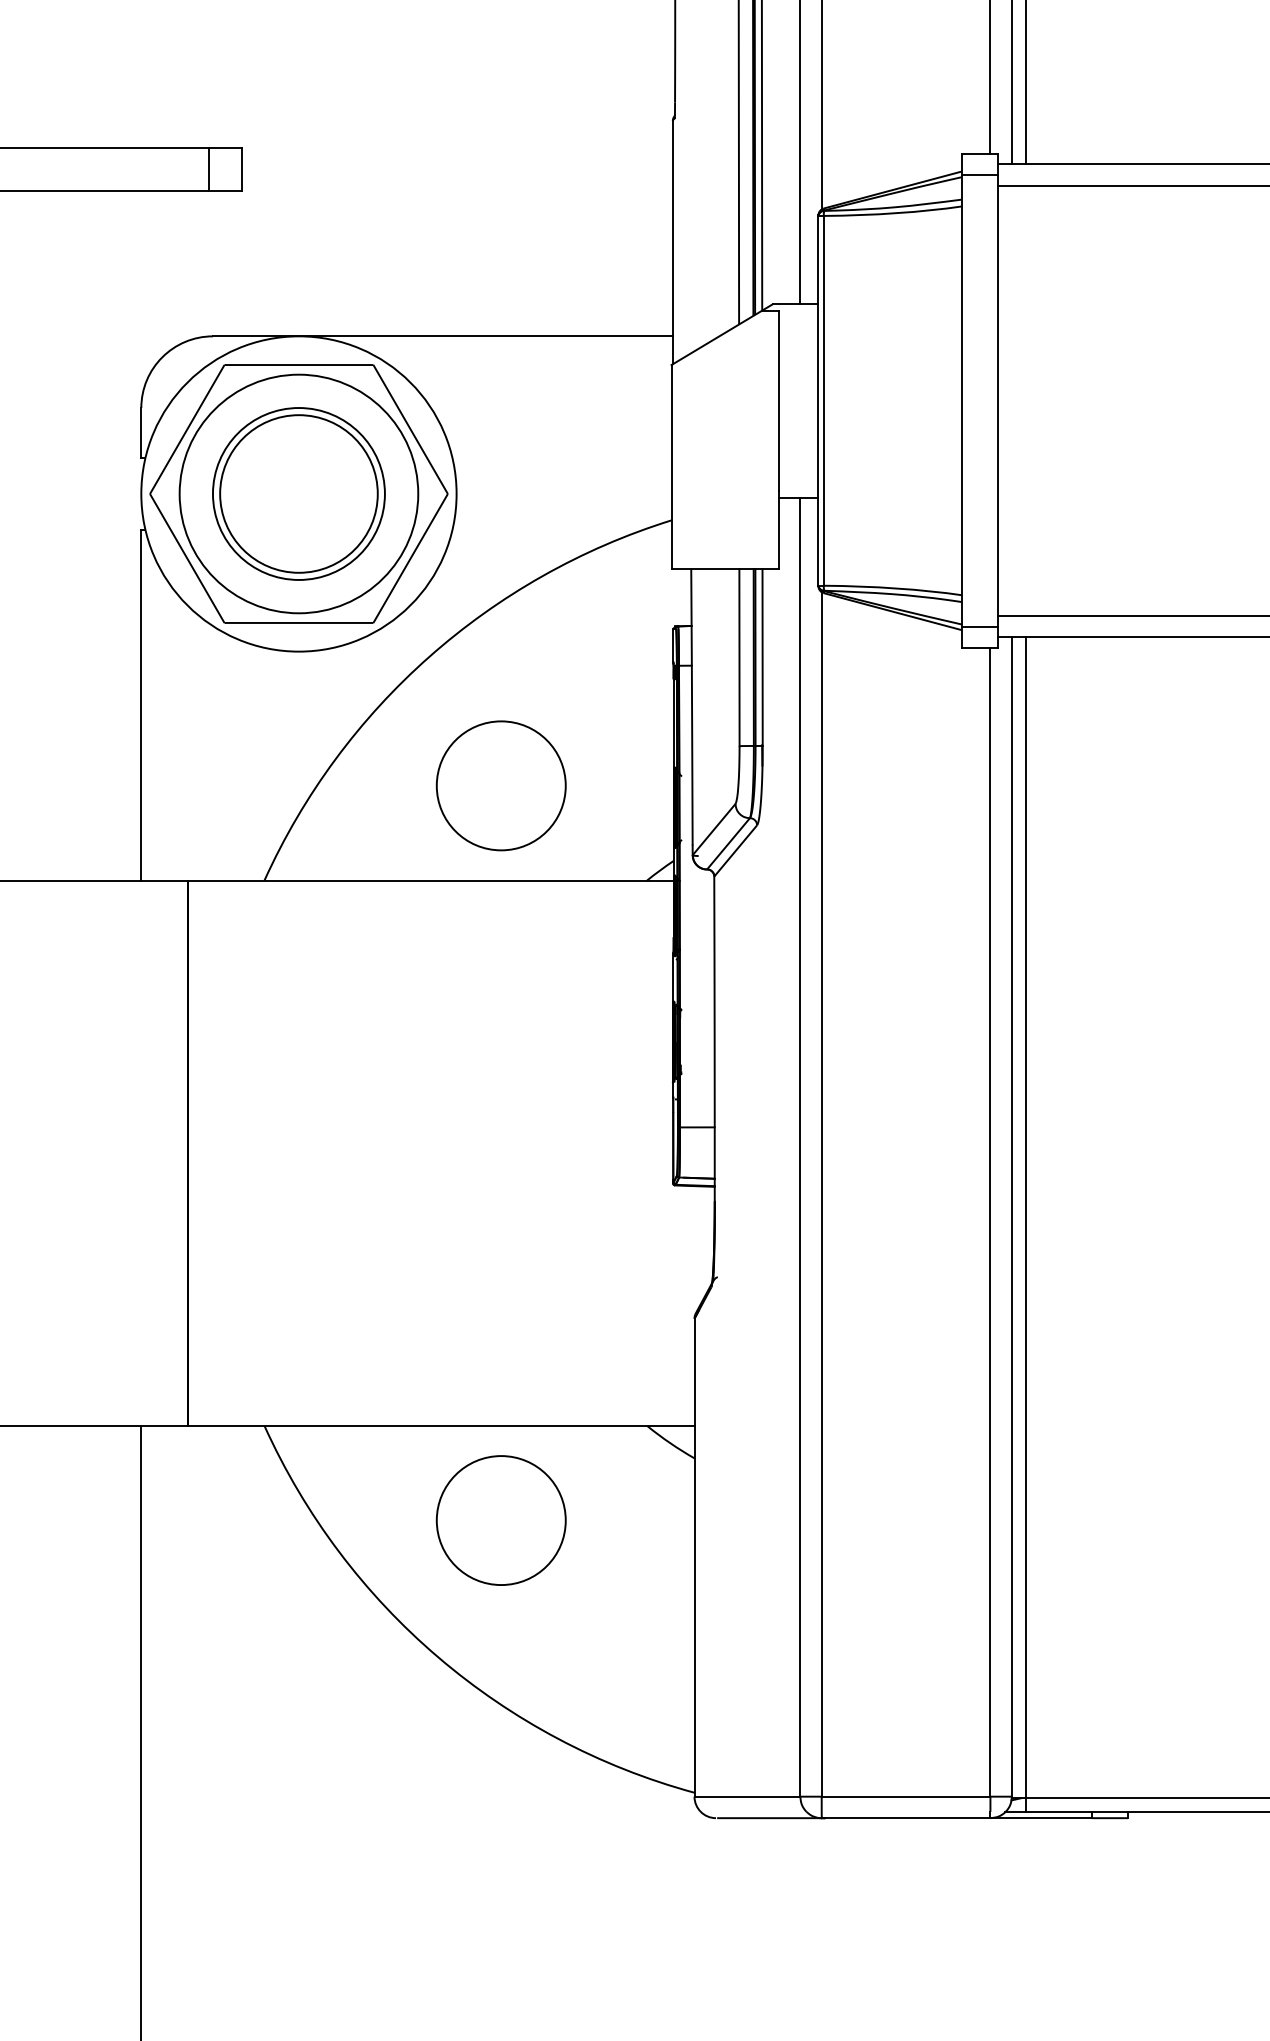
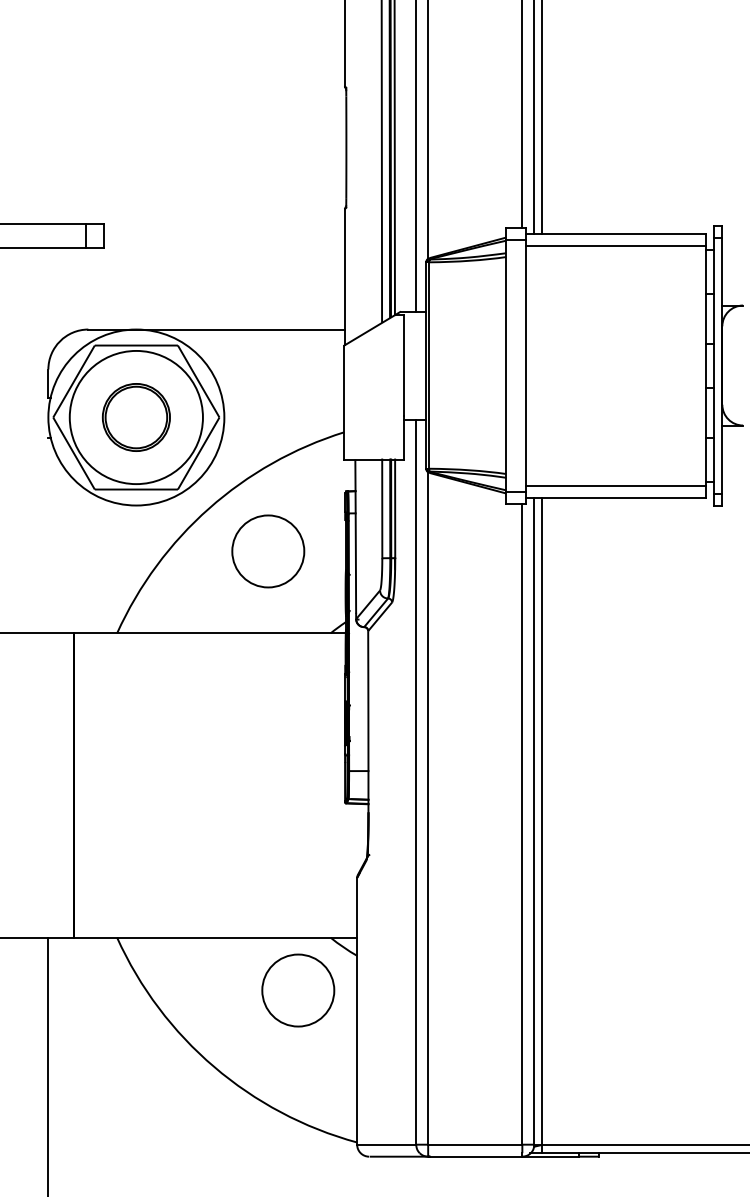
part: (299, 493) -> (136, 417), size x0.7
line: (141, 705) -> (48, 535), removed
circle: (501, 785) -> (268, 551), moved
circle: (501, 1520) -> (298, 990), moved

